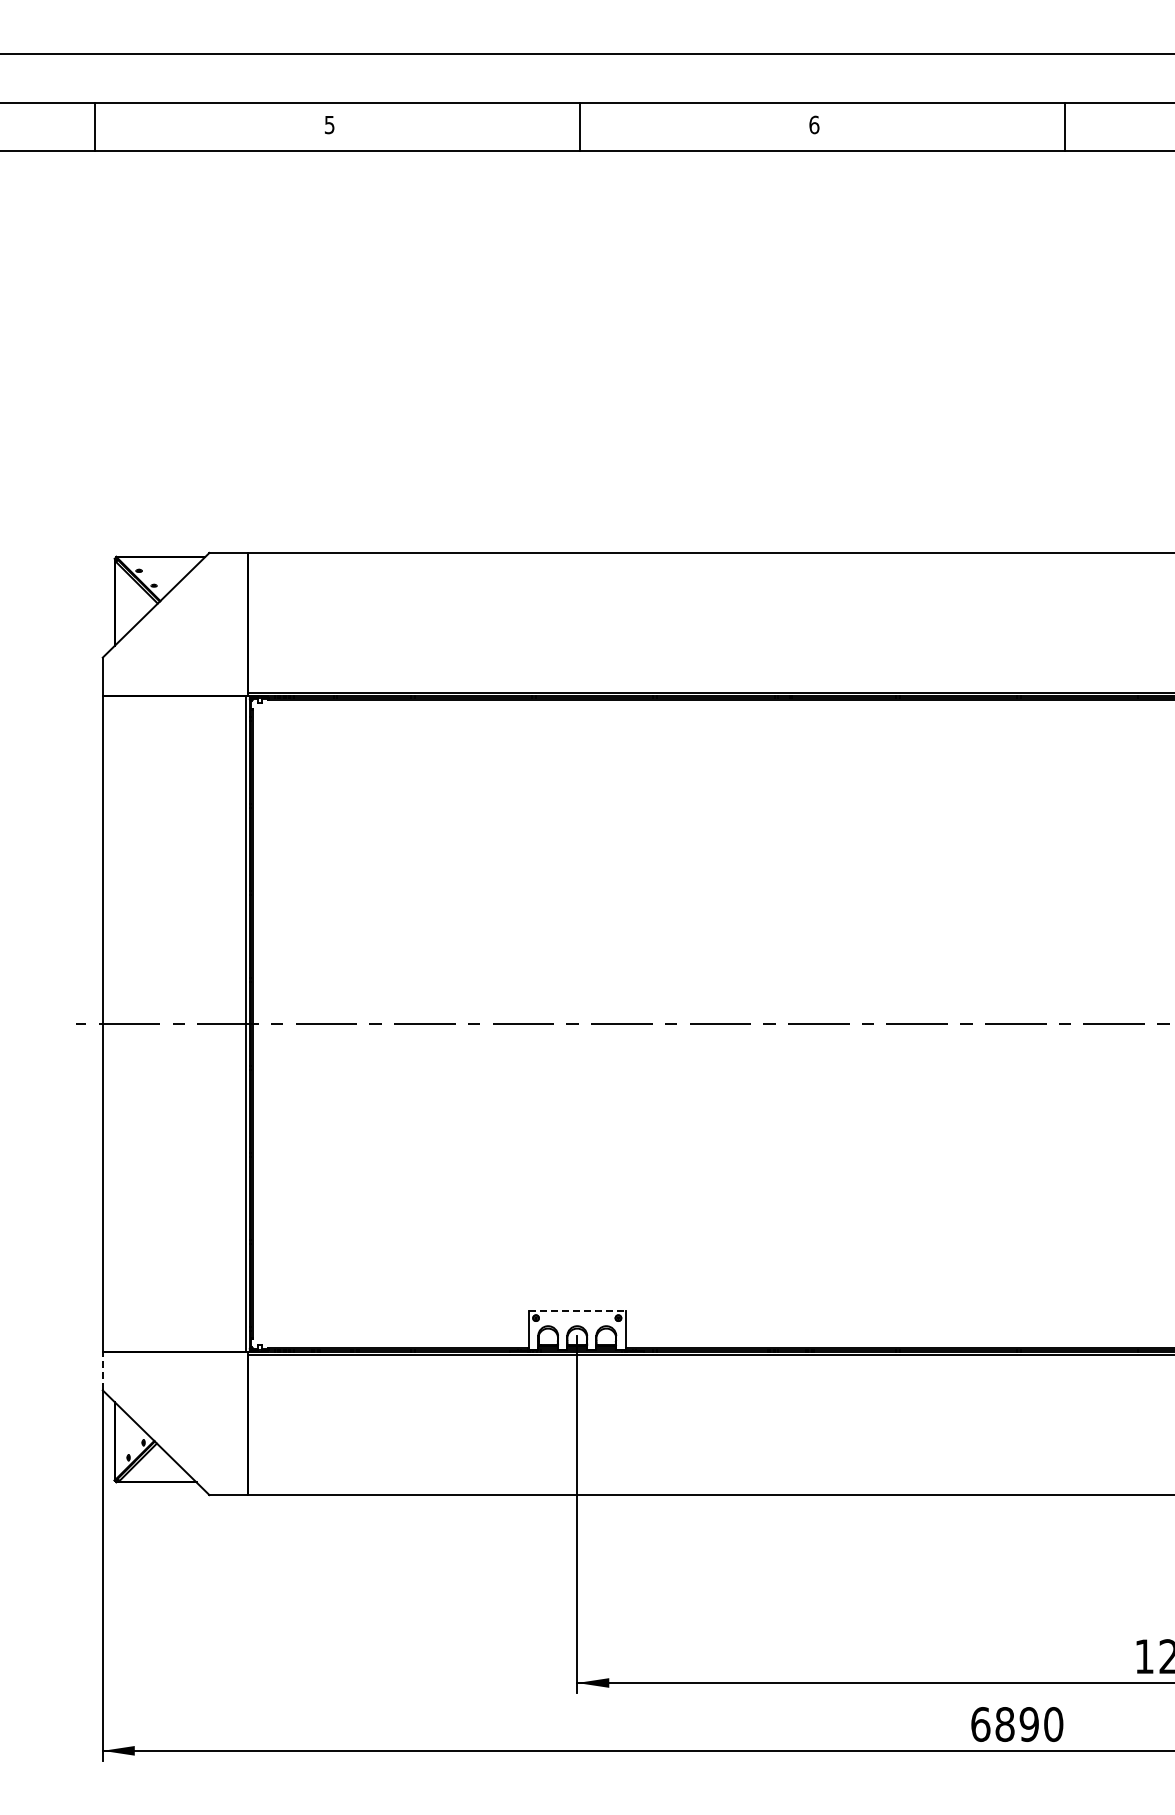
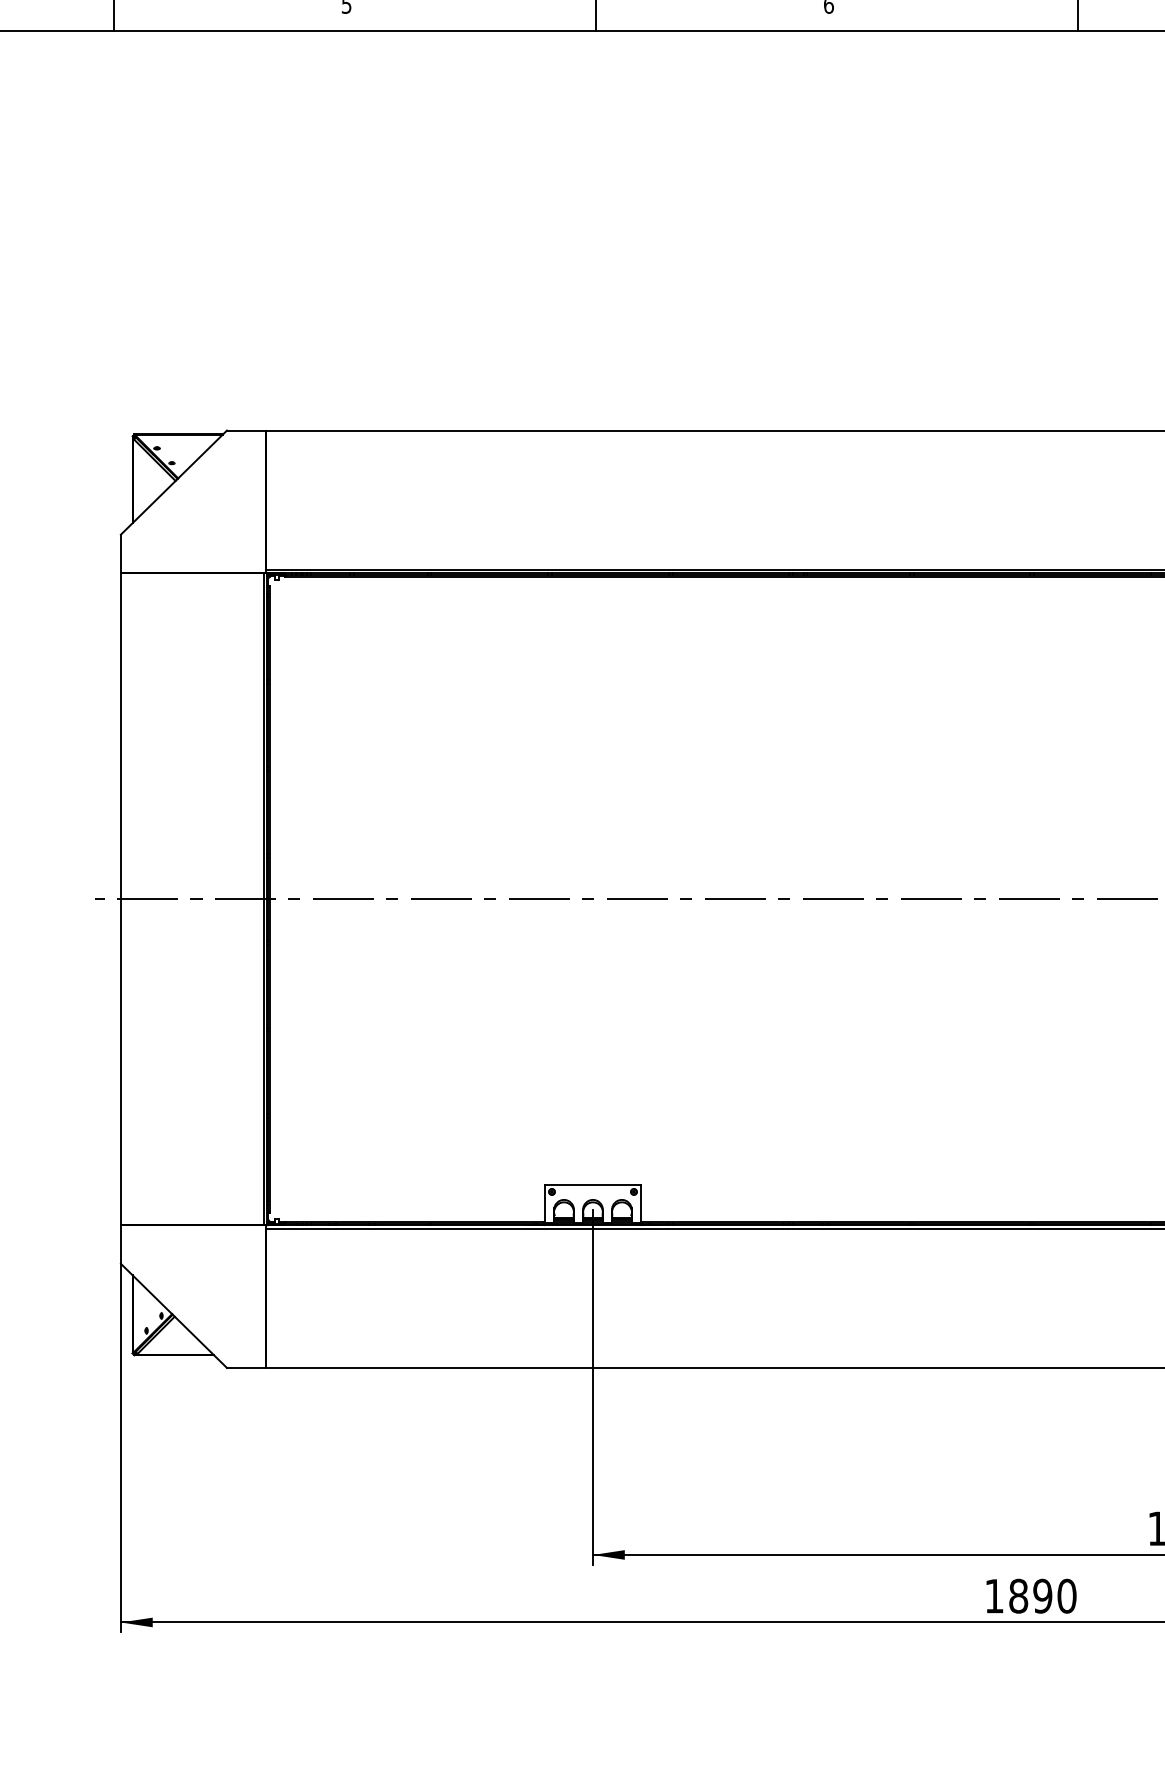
line: (577, 1310) -> (593, 1184), dashed -> solid
line: (102, 1370) -> (120, 1244), dashed -> solid
text: (980, 1724) -> (994, 1596), 6890 -> 1890

